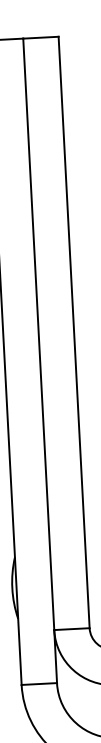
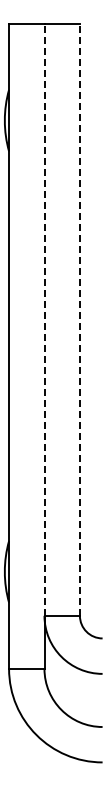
line: (73, 332) -> (79, 319), solid -> dashed
line: (38, 334) -> (44, 319), solid -> dashed

